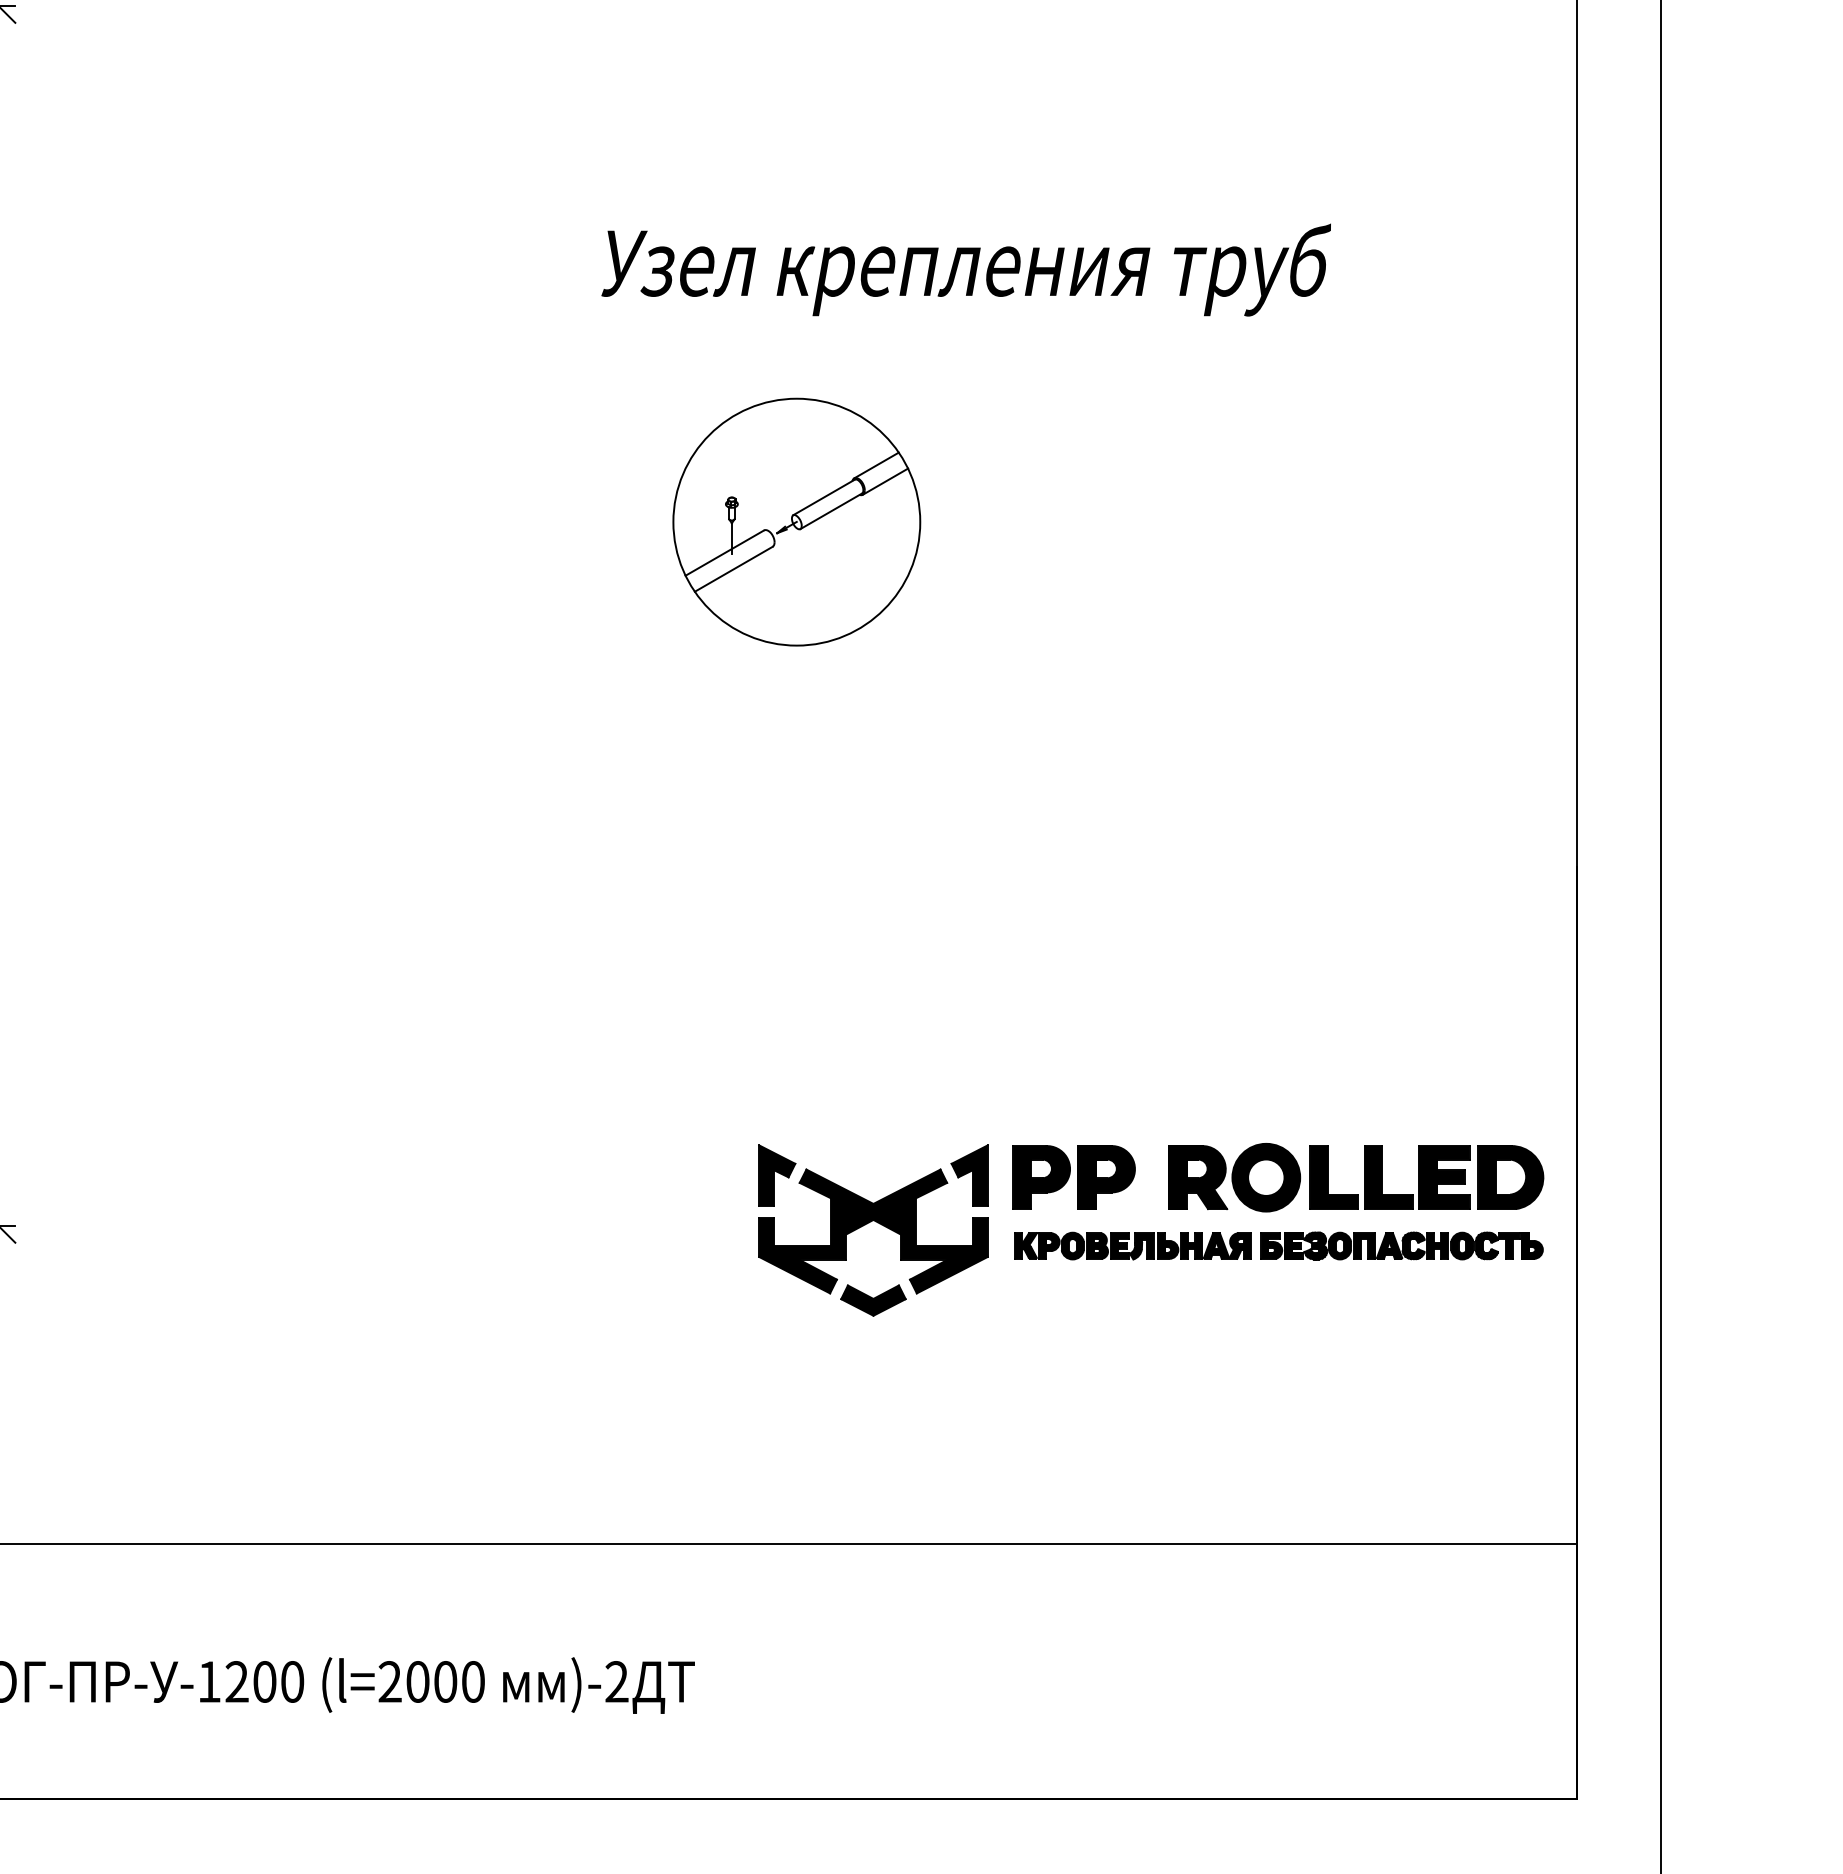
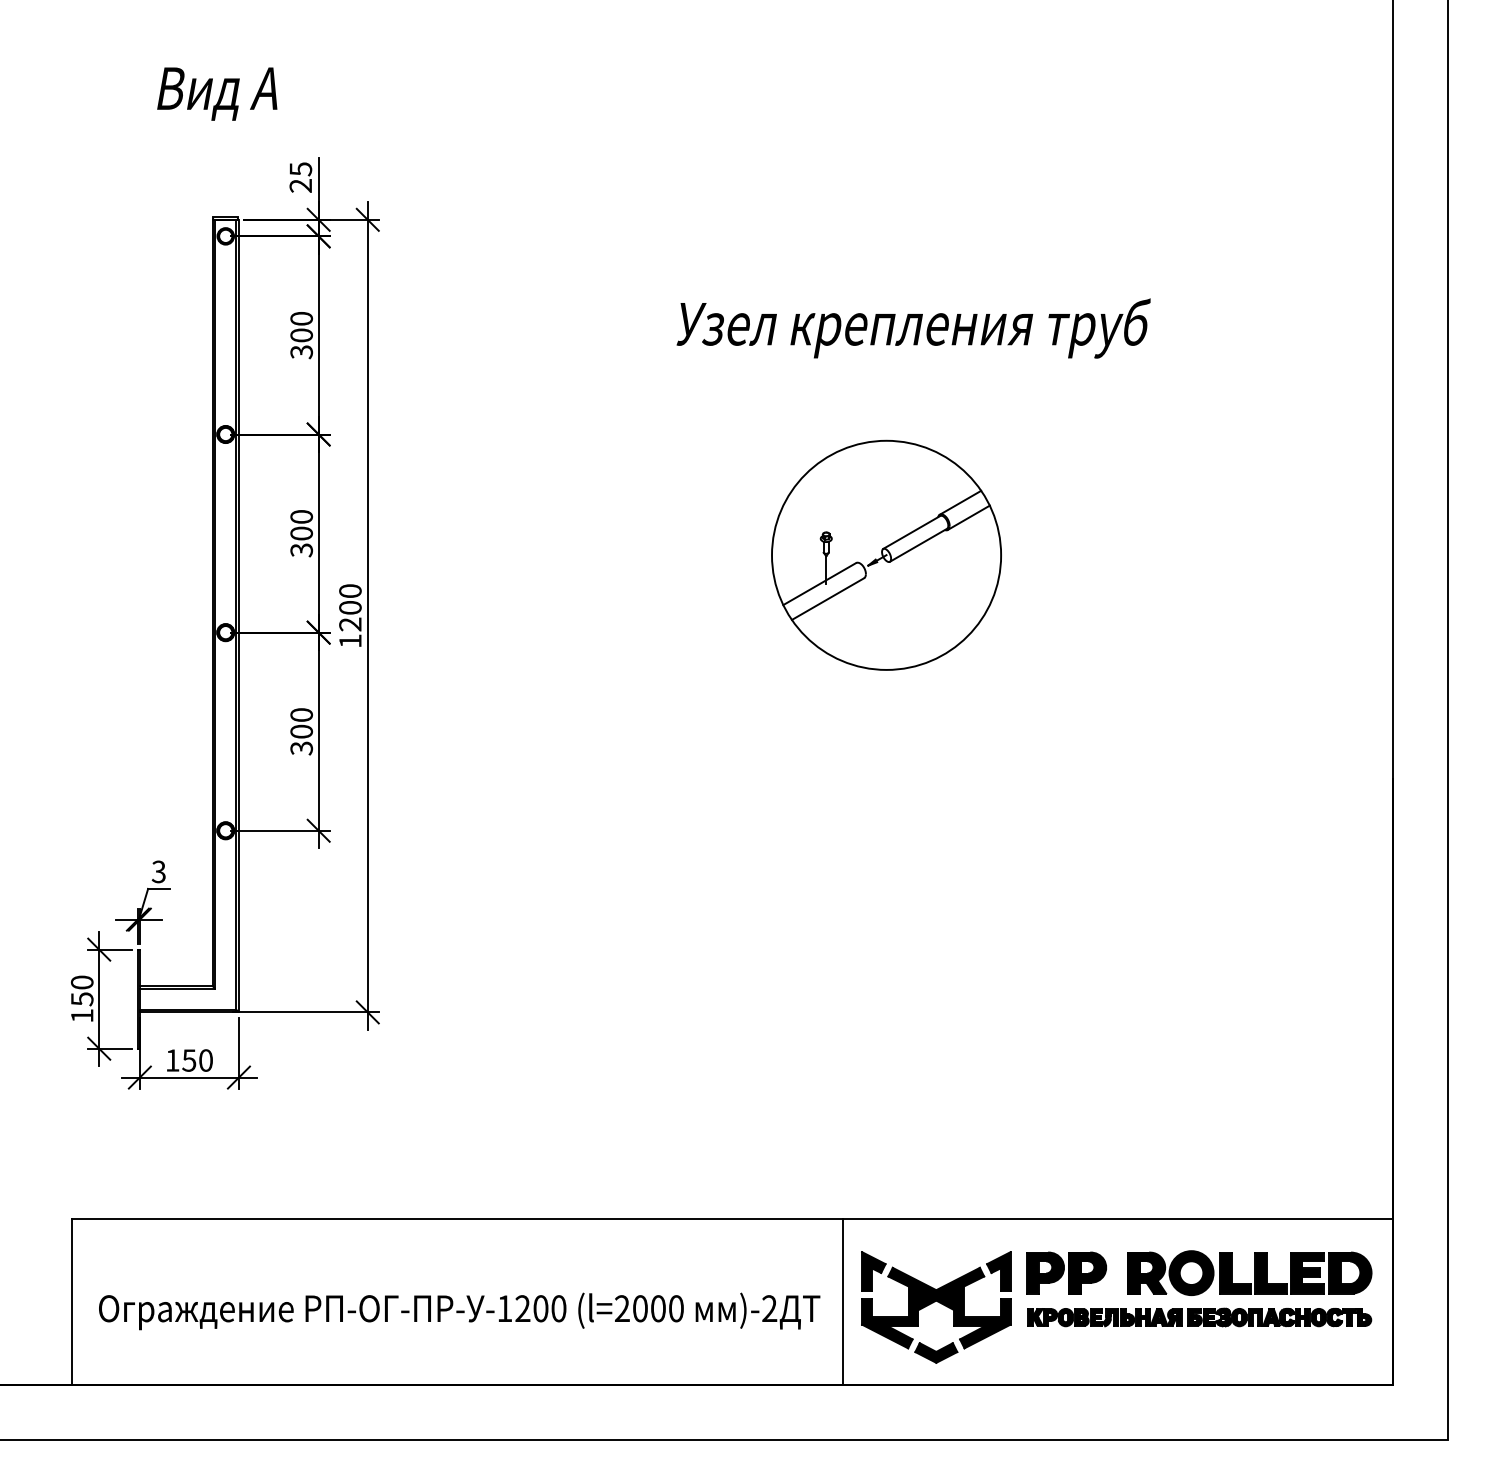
text: (966, 270) -> (913, 328), moved
part: (796, 521) -> (886, 554), size x1.43
part: (1150, 1229) -> (1116, 1306), moved
line: (729, 1670) -> (842, 1301), added

